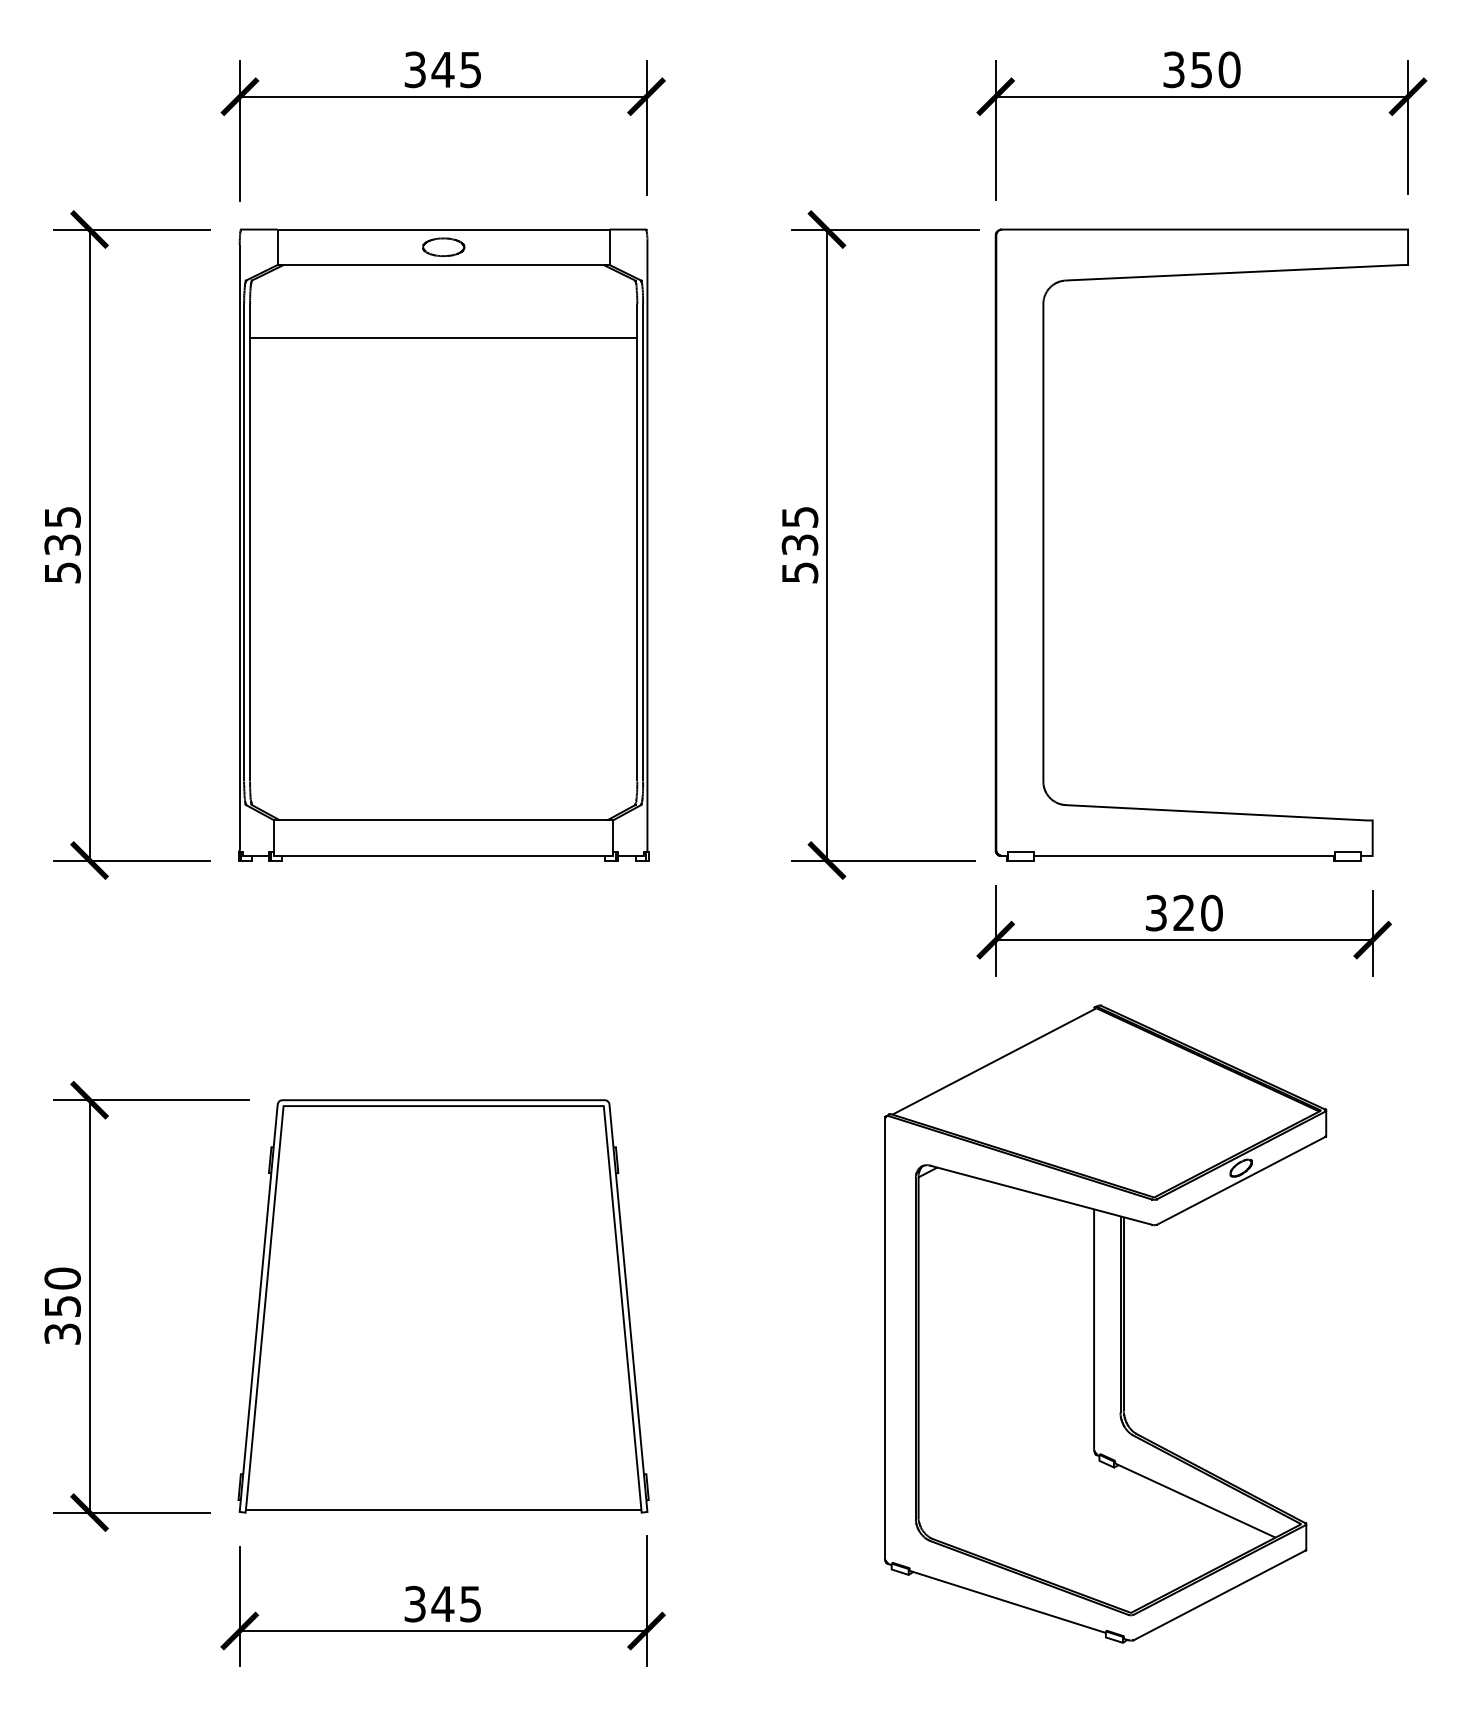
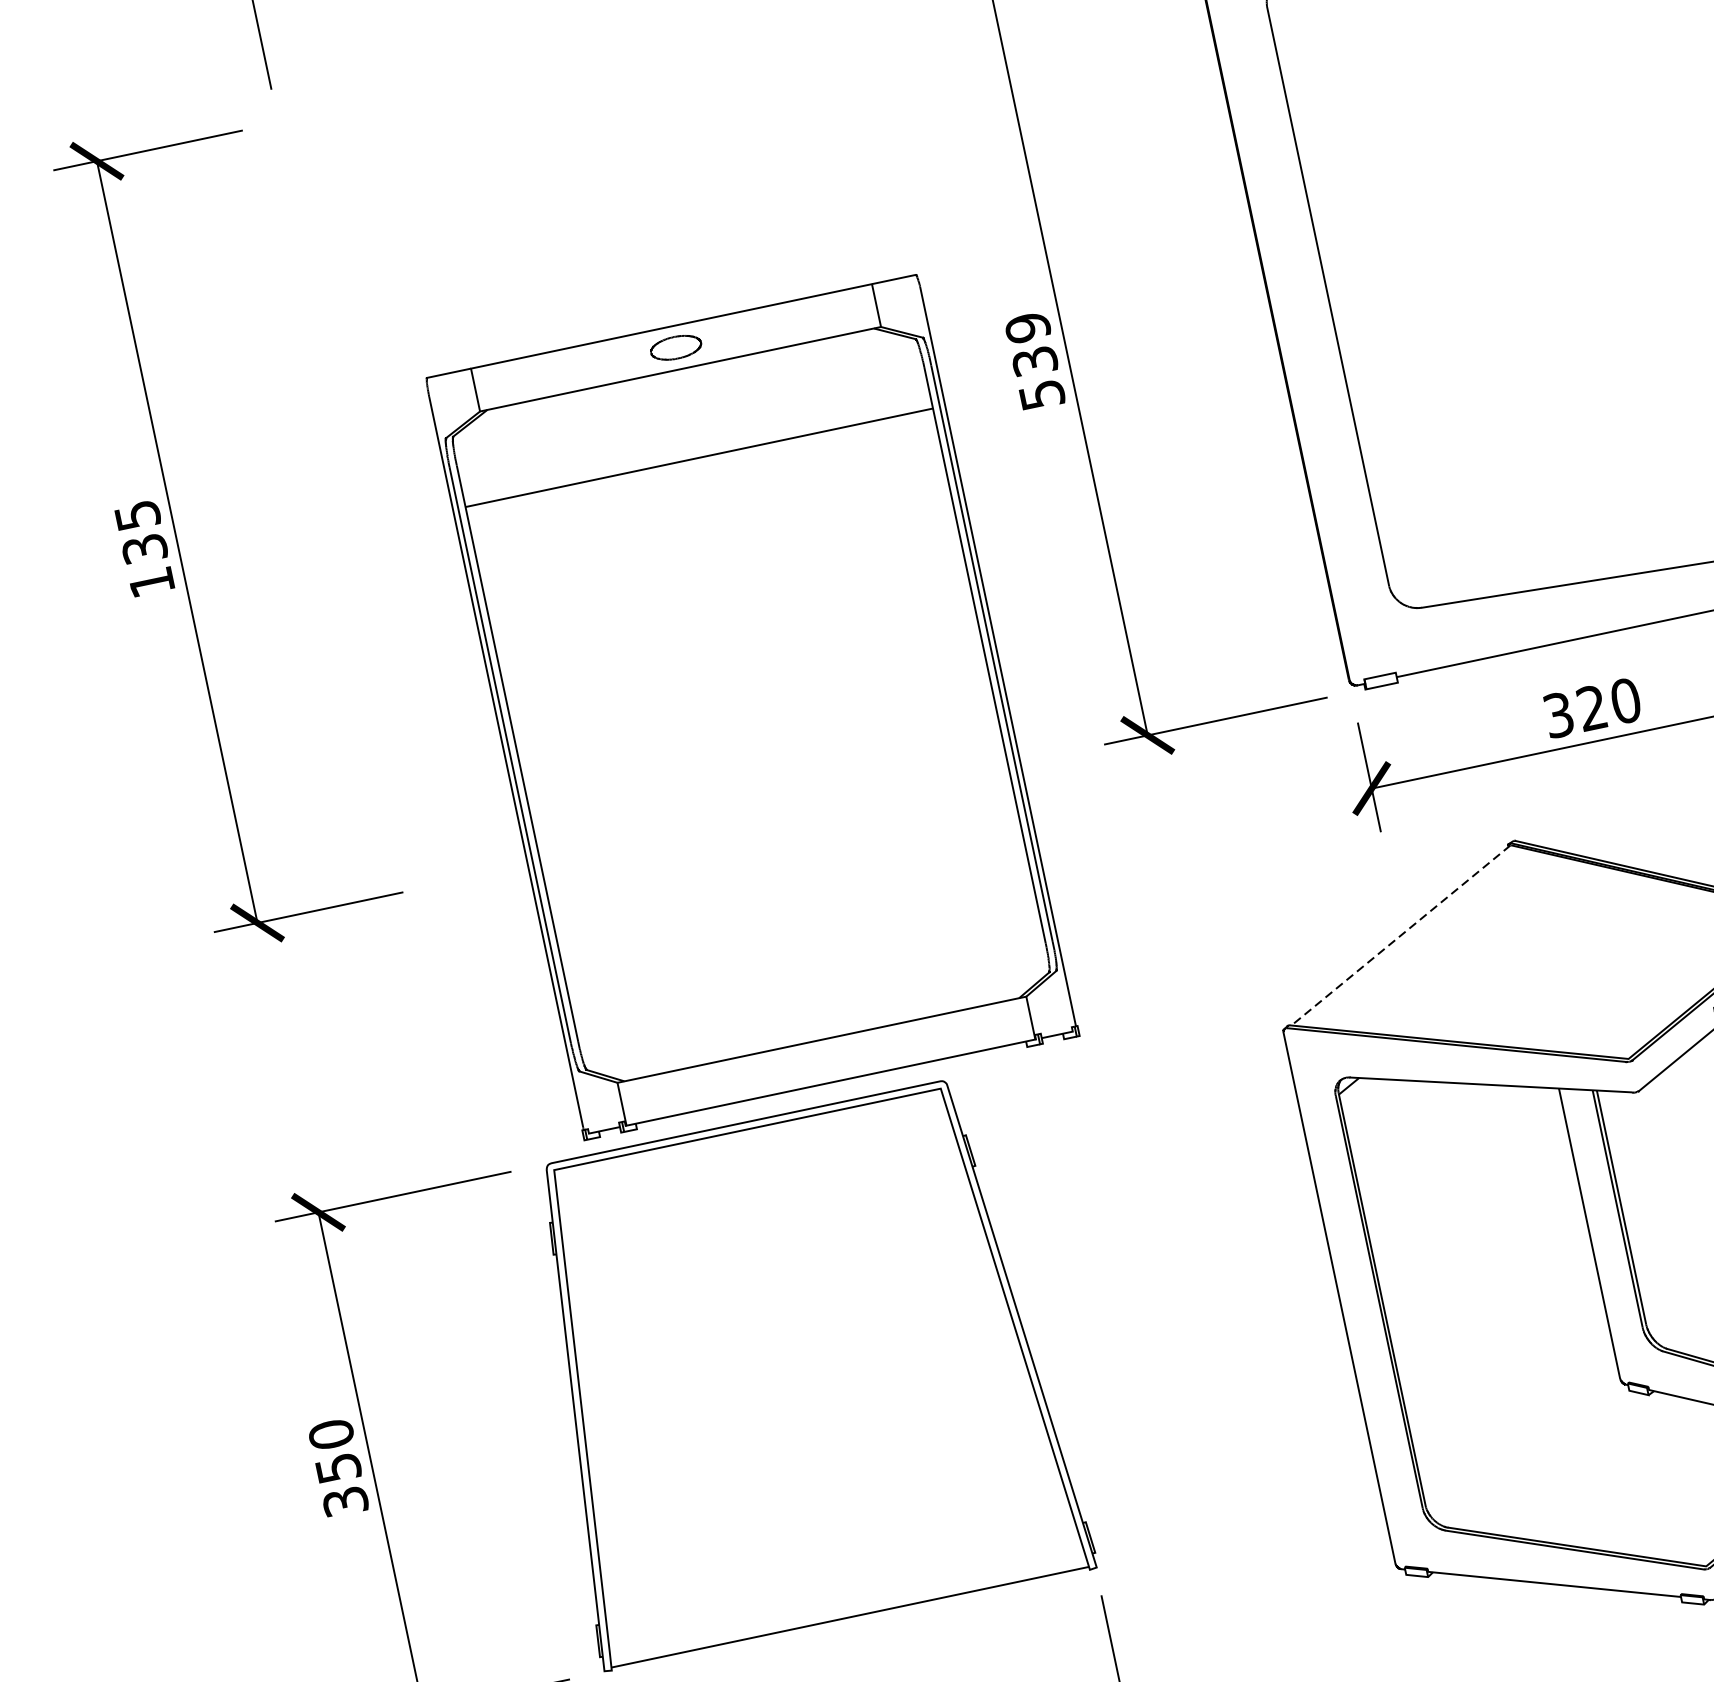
text: (799, 517) -> (1027, 328), 535 -> 539
part: (443, 544) -> (751, 706), moved
text: (62, 572) -> (151, 582), 535 -> 135
line: (994, 1061) -> (1401, 935), solid -> dashed

